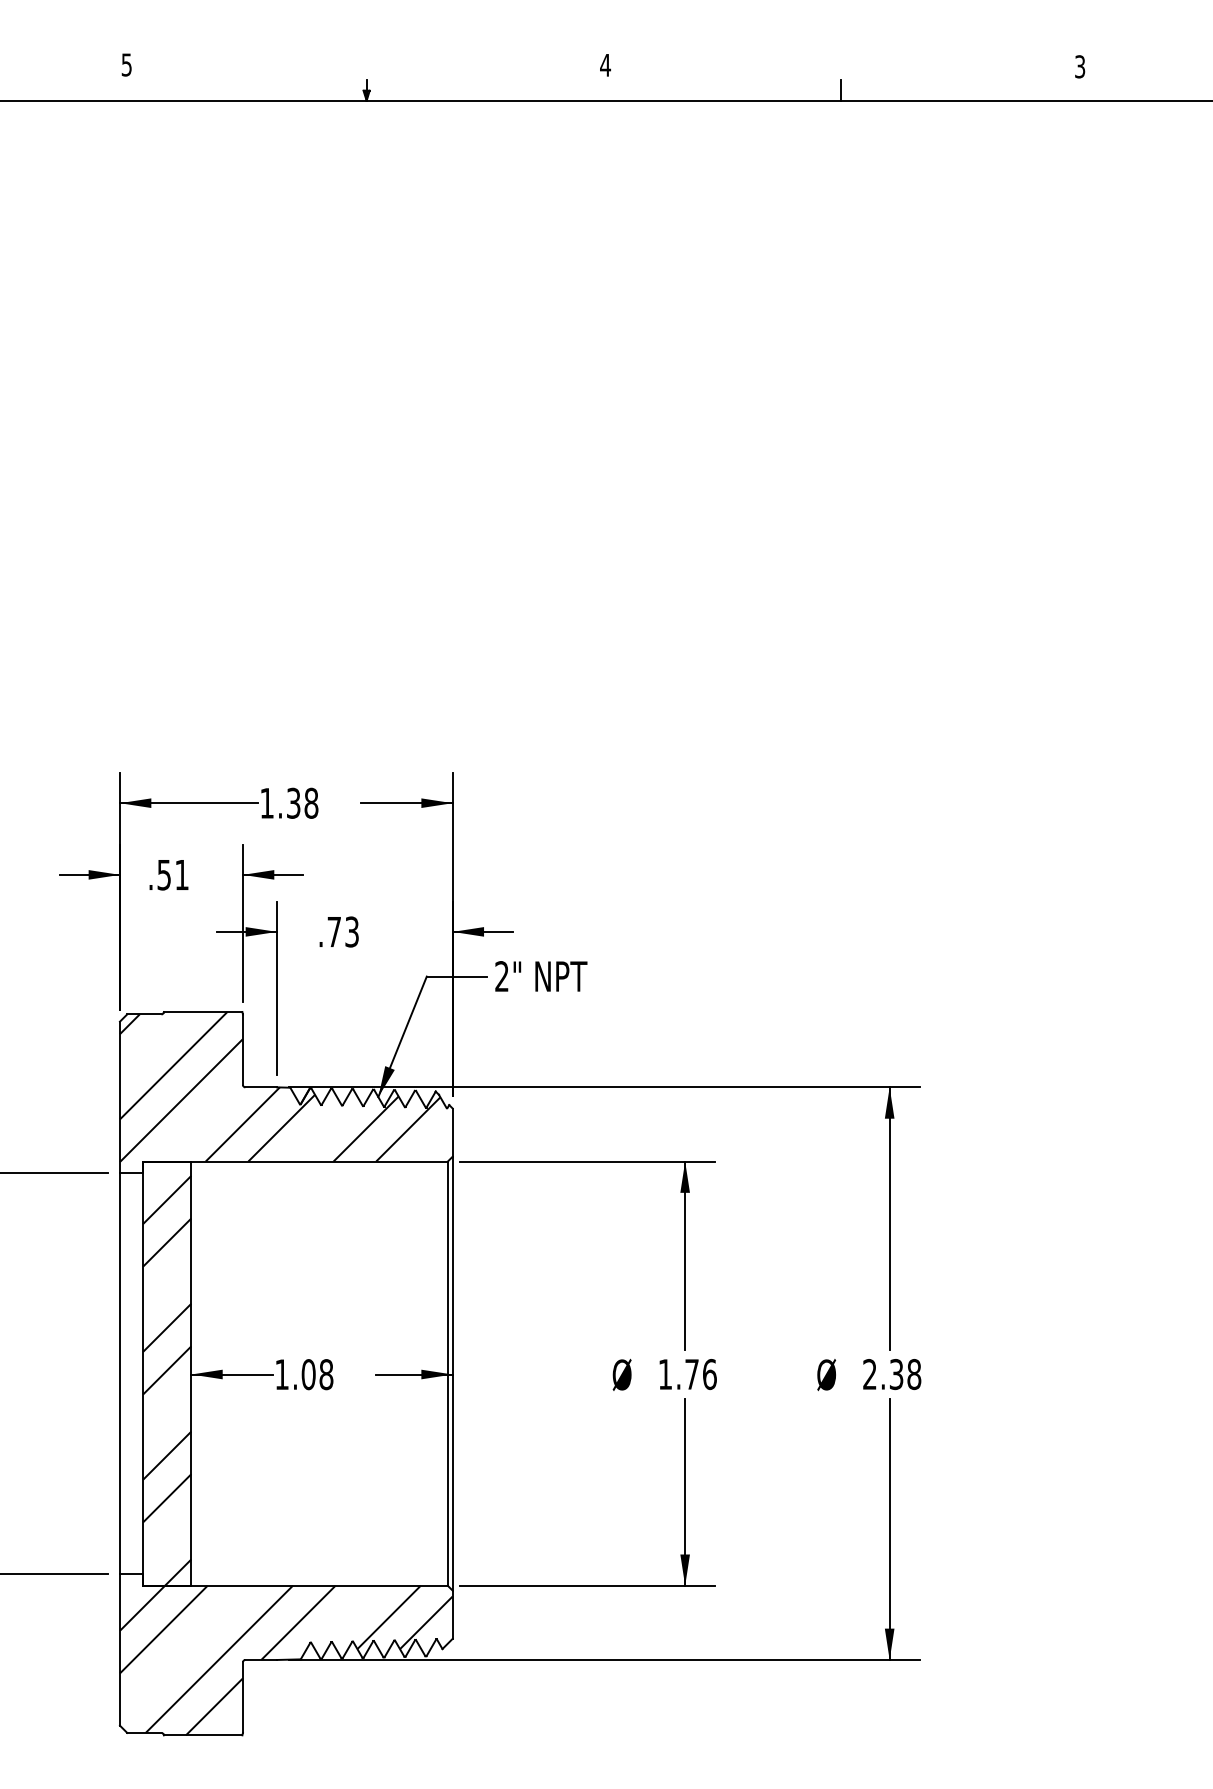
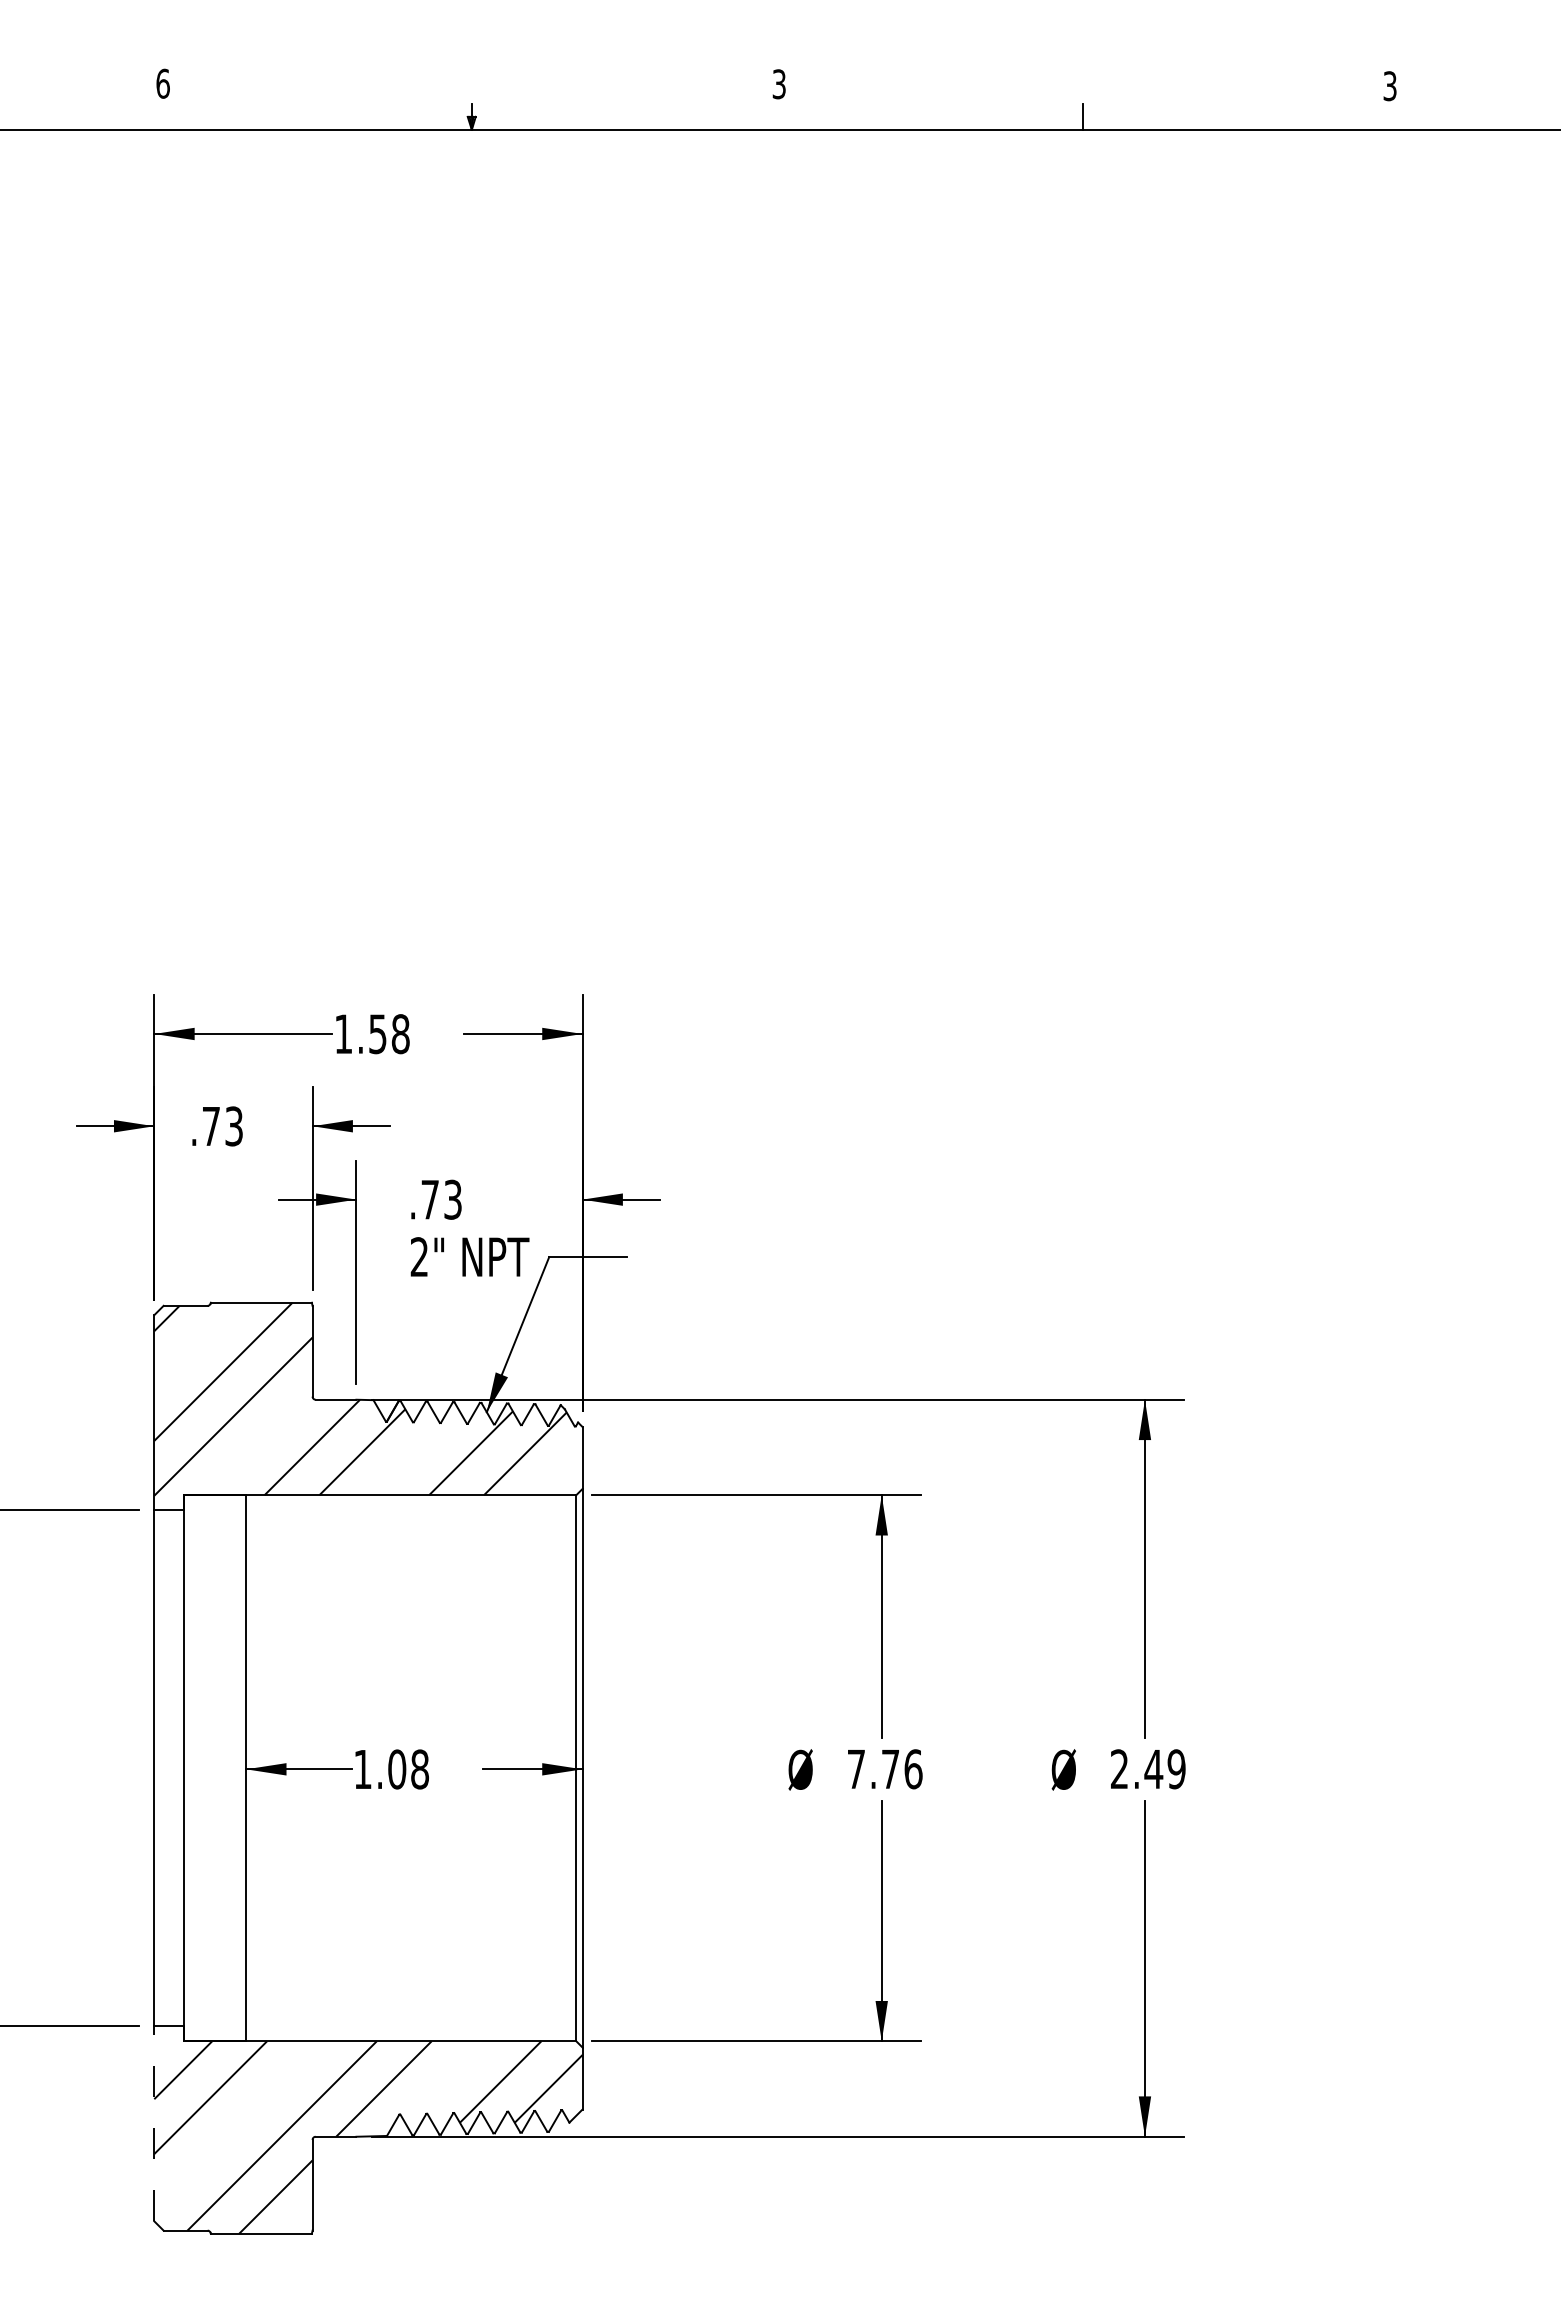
text: (126, 64) -> (162, 83), 5 -> 6
text: (605, 64) -> (779, 83), 4 -> 3
text: (293, 802) -> (377, 1033), 1.38 -> 1.58
text: (172, 874) -> (221, 1125), .51 -> .73
text: (541, 976) -> (470, 1257), moved
text: (665, 1374) -> (856, 1769), 1.76 -> 7.76
text: (905, 1374) -> (1165, 1769), 2.38 -> 2.49
hatch: (167, 1380) -> (215, 1777), removed
line: (119, 1649) -> (153, 2123), solid -> dashed

